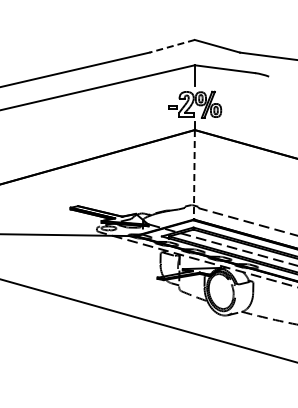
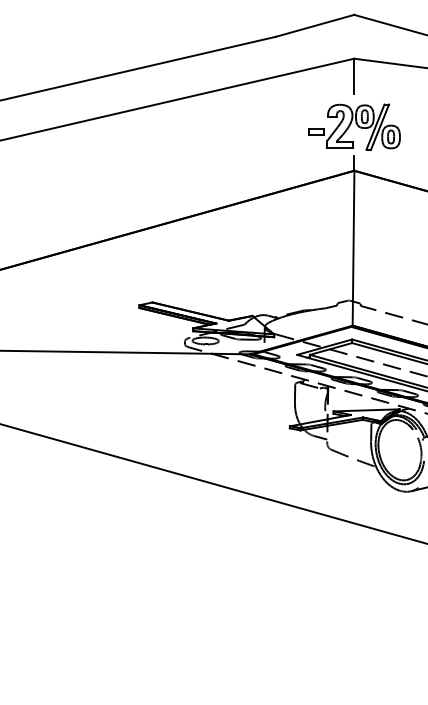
line: (171, 46) -> (313, 26), dashed -> solid
line: (194, 174) -> (353, 247), dashed -> solid

